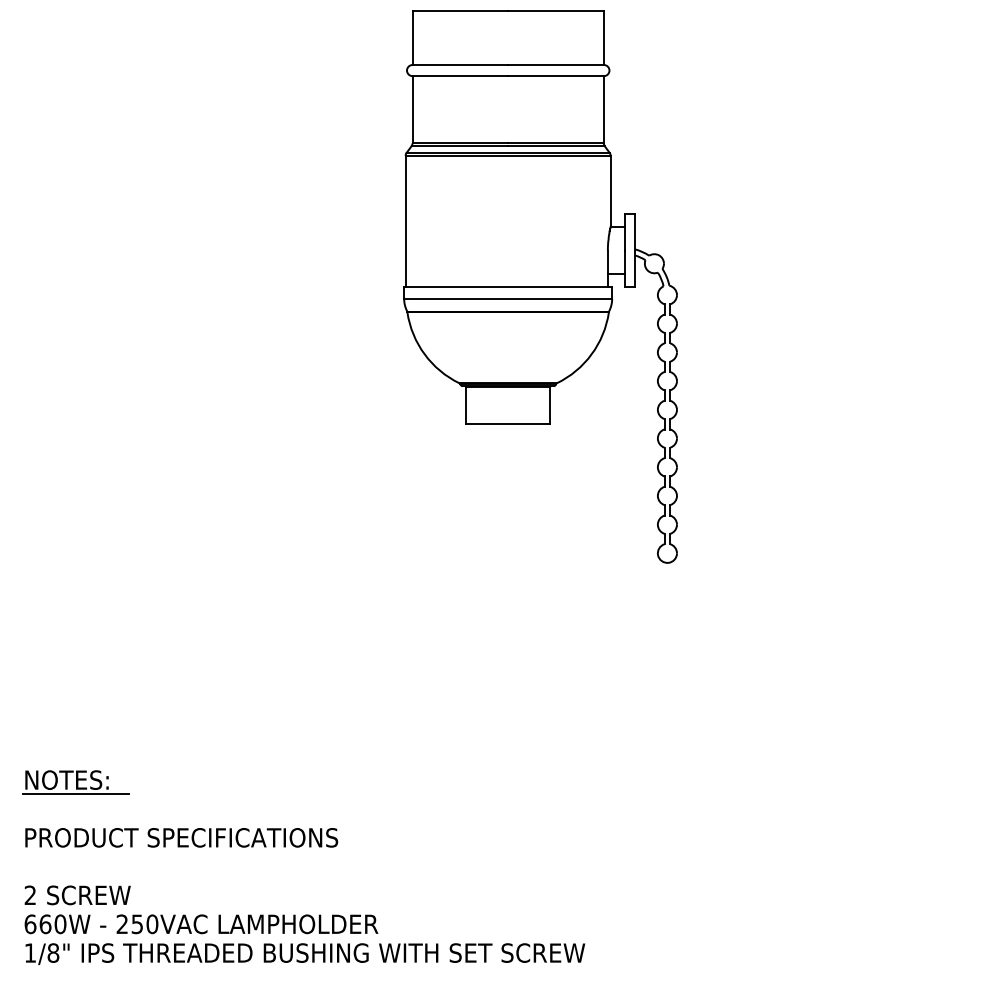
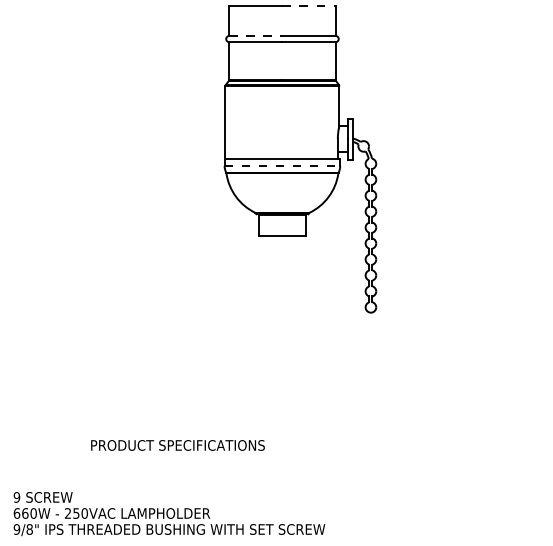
line: (556, 11) -> (309, 6), solid -> dashed
line: (459, 65) -> (255, 36), solid -> dashed
line: (508, 298) -> (282, 165), solid -> dashed
part: (76, 782) -> (42, 434), removed
text: (180, 837) -> (177, 445), moved
text: (29, 895) -> (16, 497), 2 -> 9
text: (29, 953) -> (16, 529), 1/8" -> 9/8"

